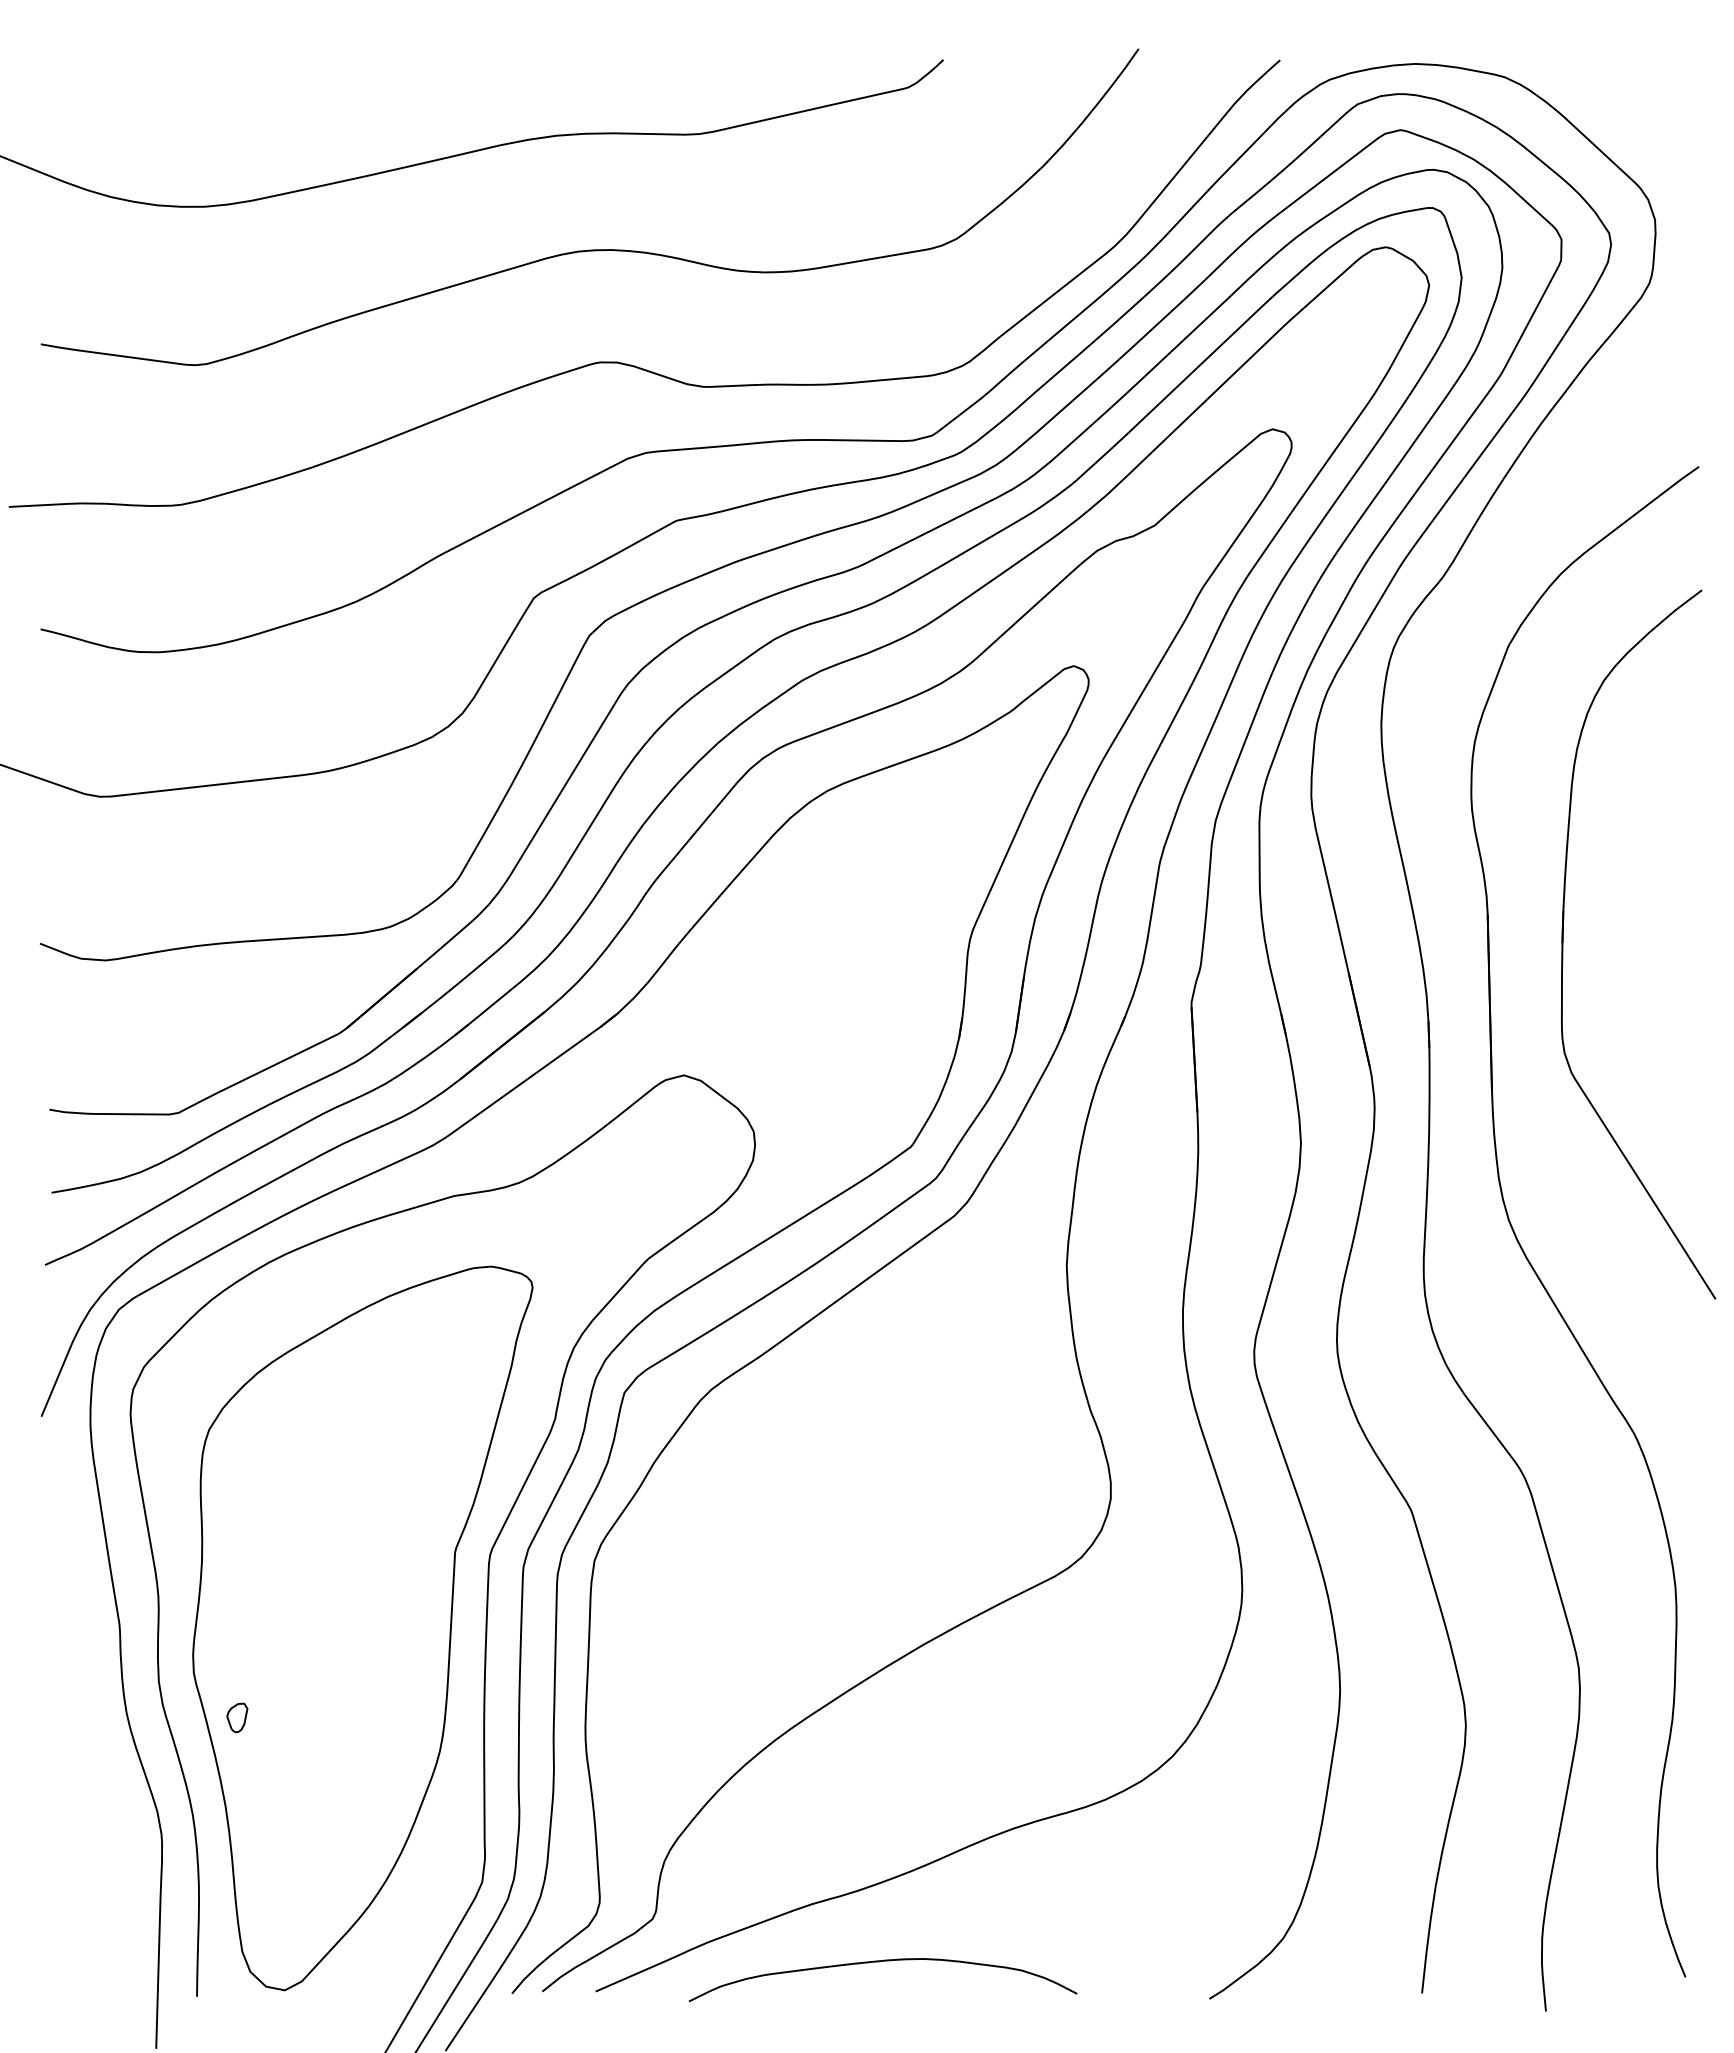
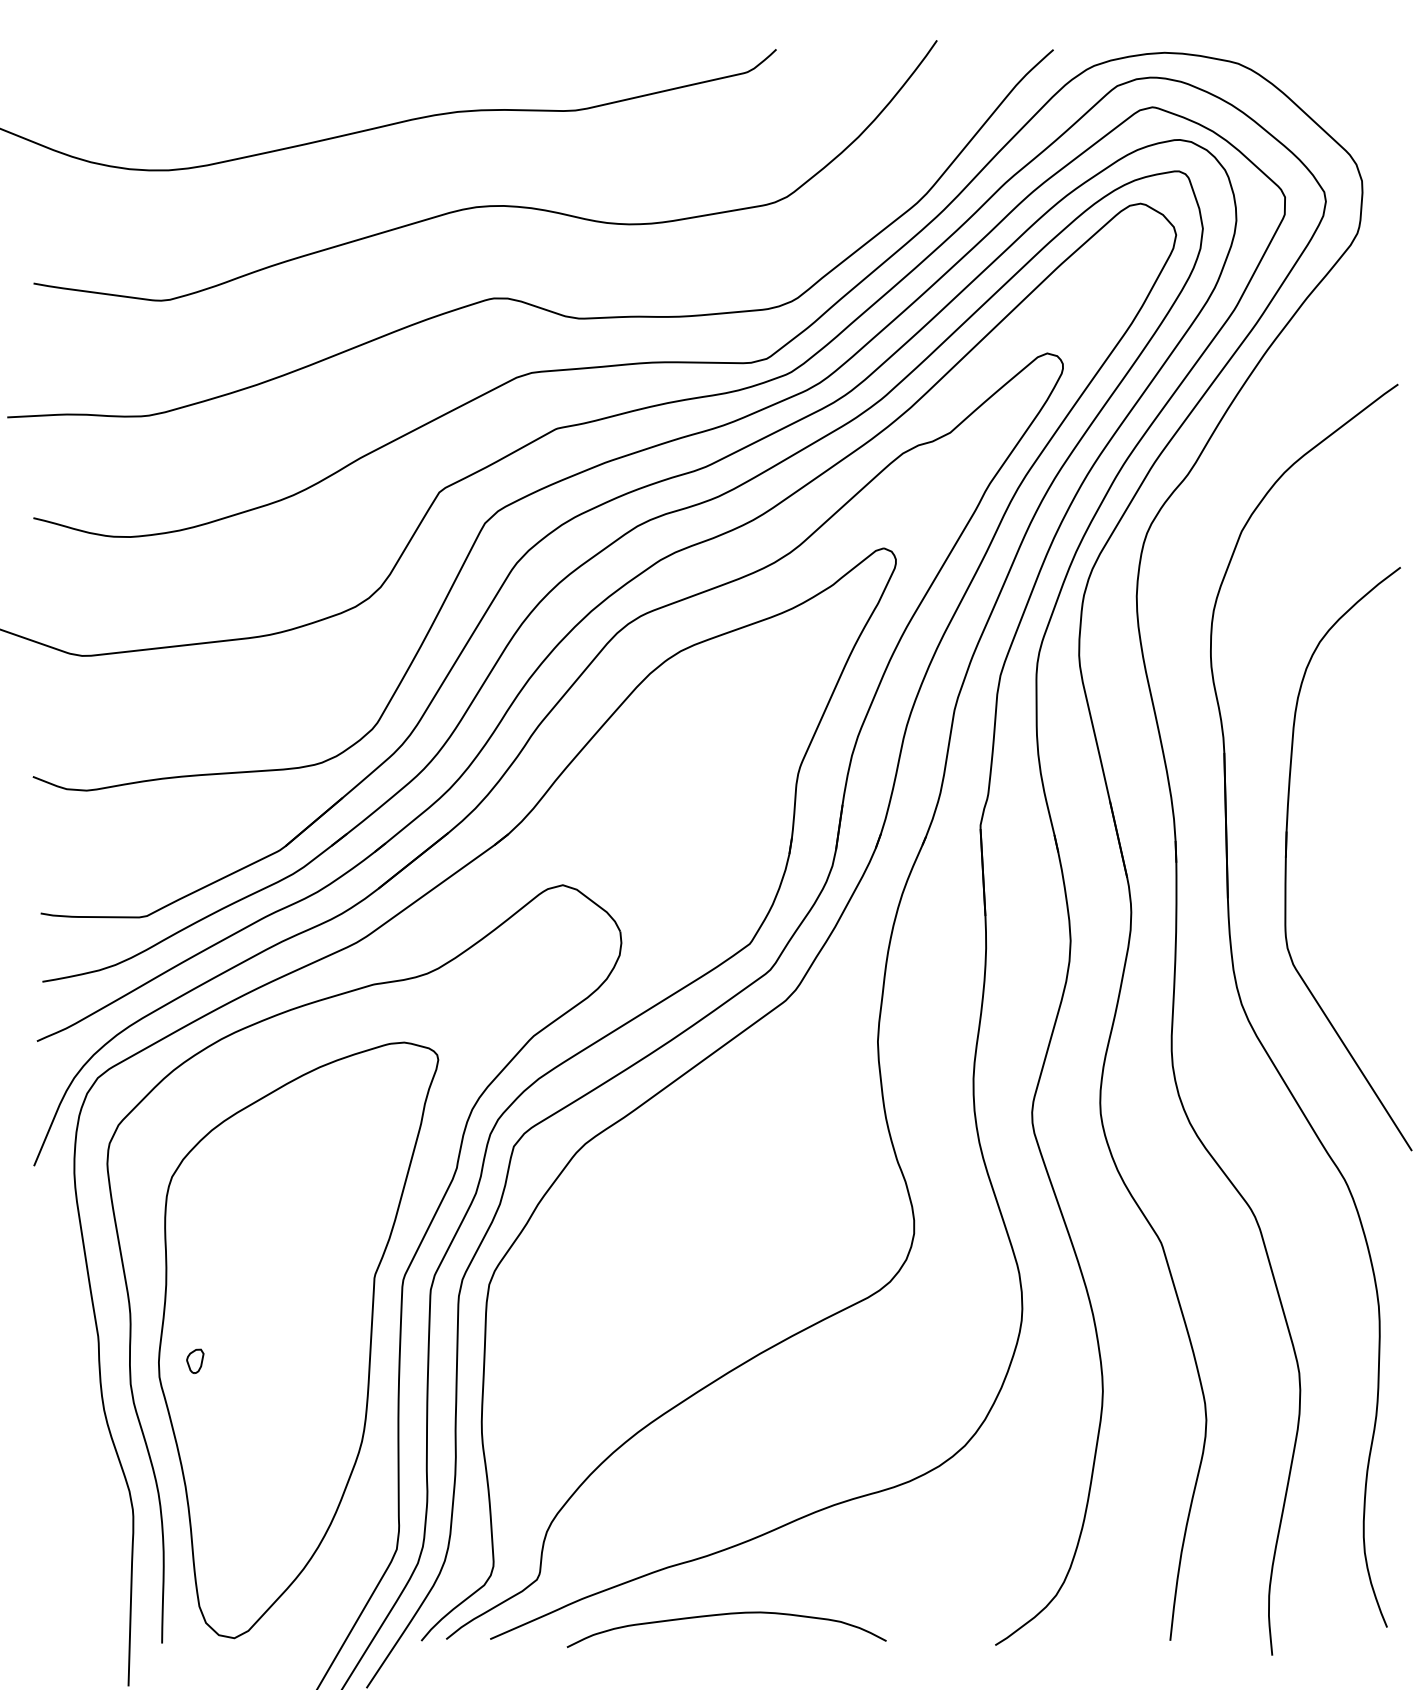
part: (1563, 944) -> (1286, 858), moved
part: (237, 1717) -> (195, 1361), moved

